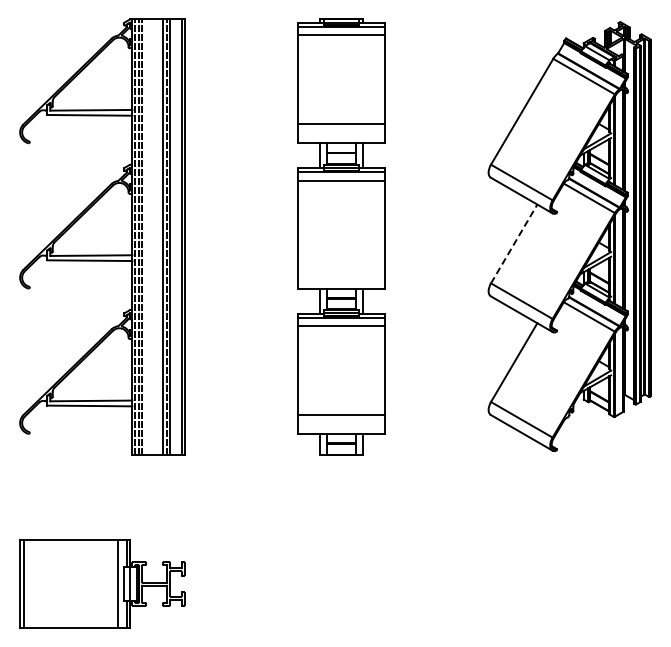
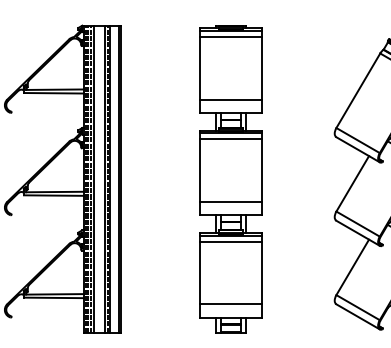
line: (146, 237) -> (93, 179), added
line: (514, 243) -> (352, 183), dashed -> solid
line: (340, 269) -> (230, 201), added

